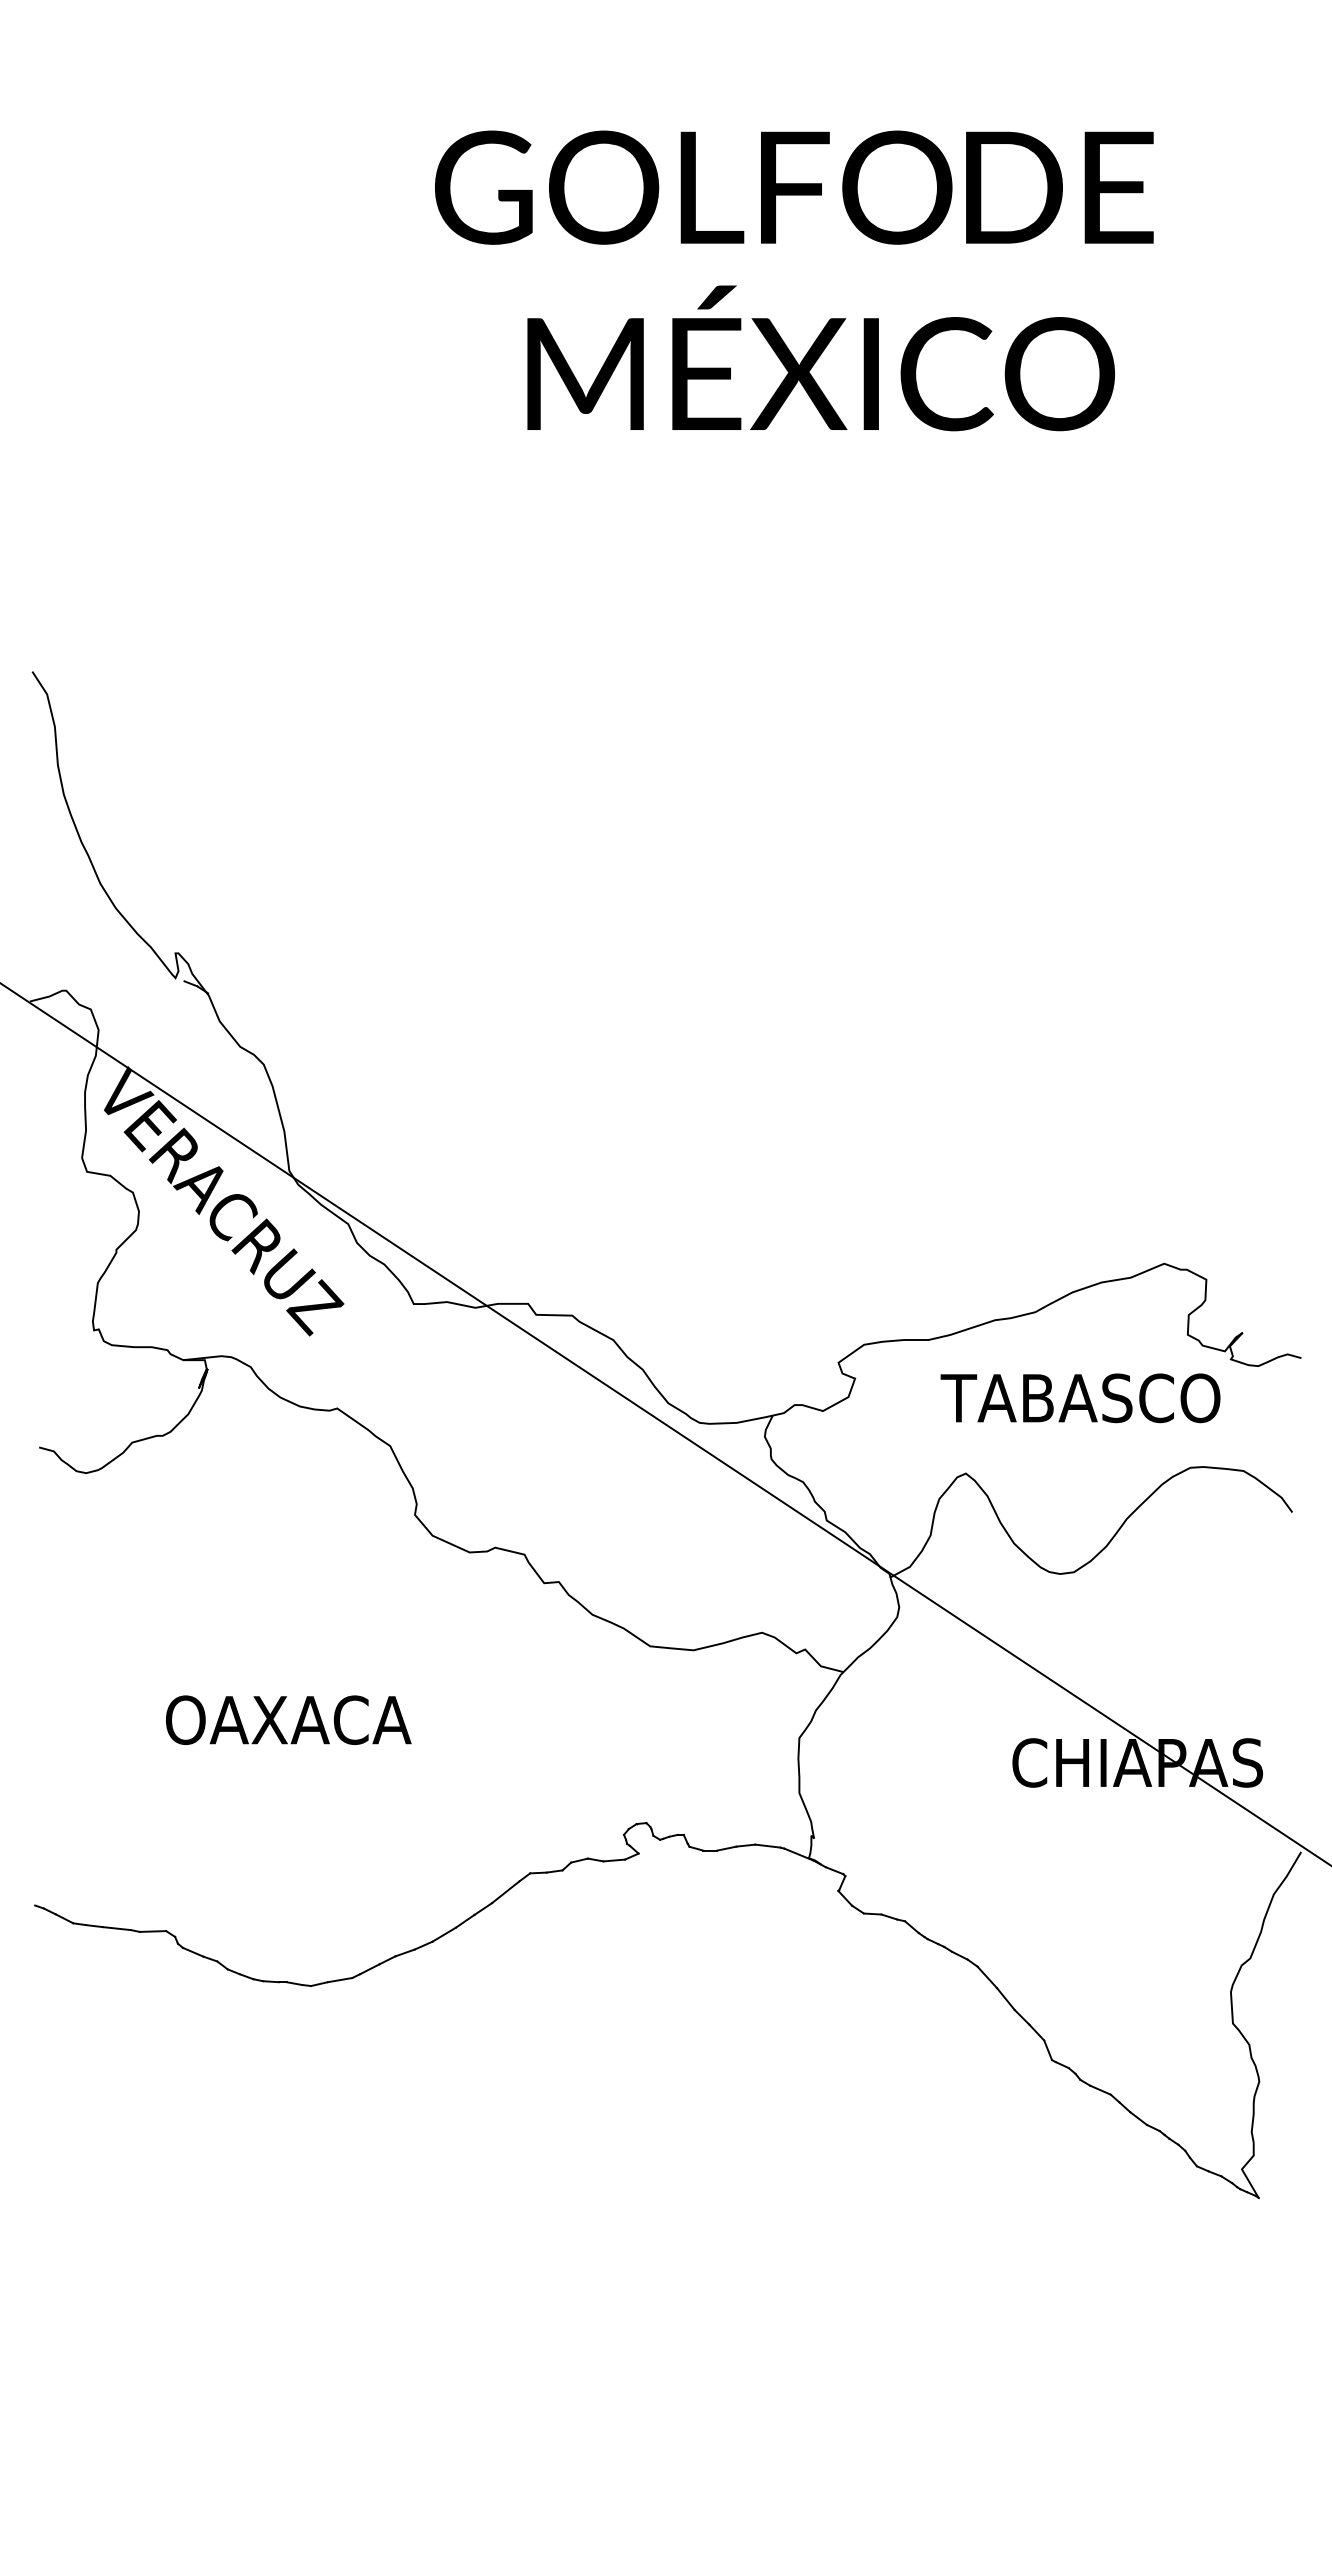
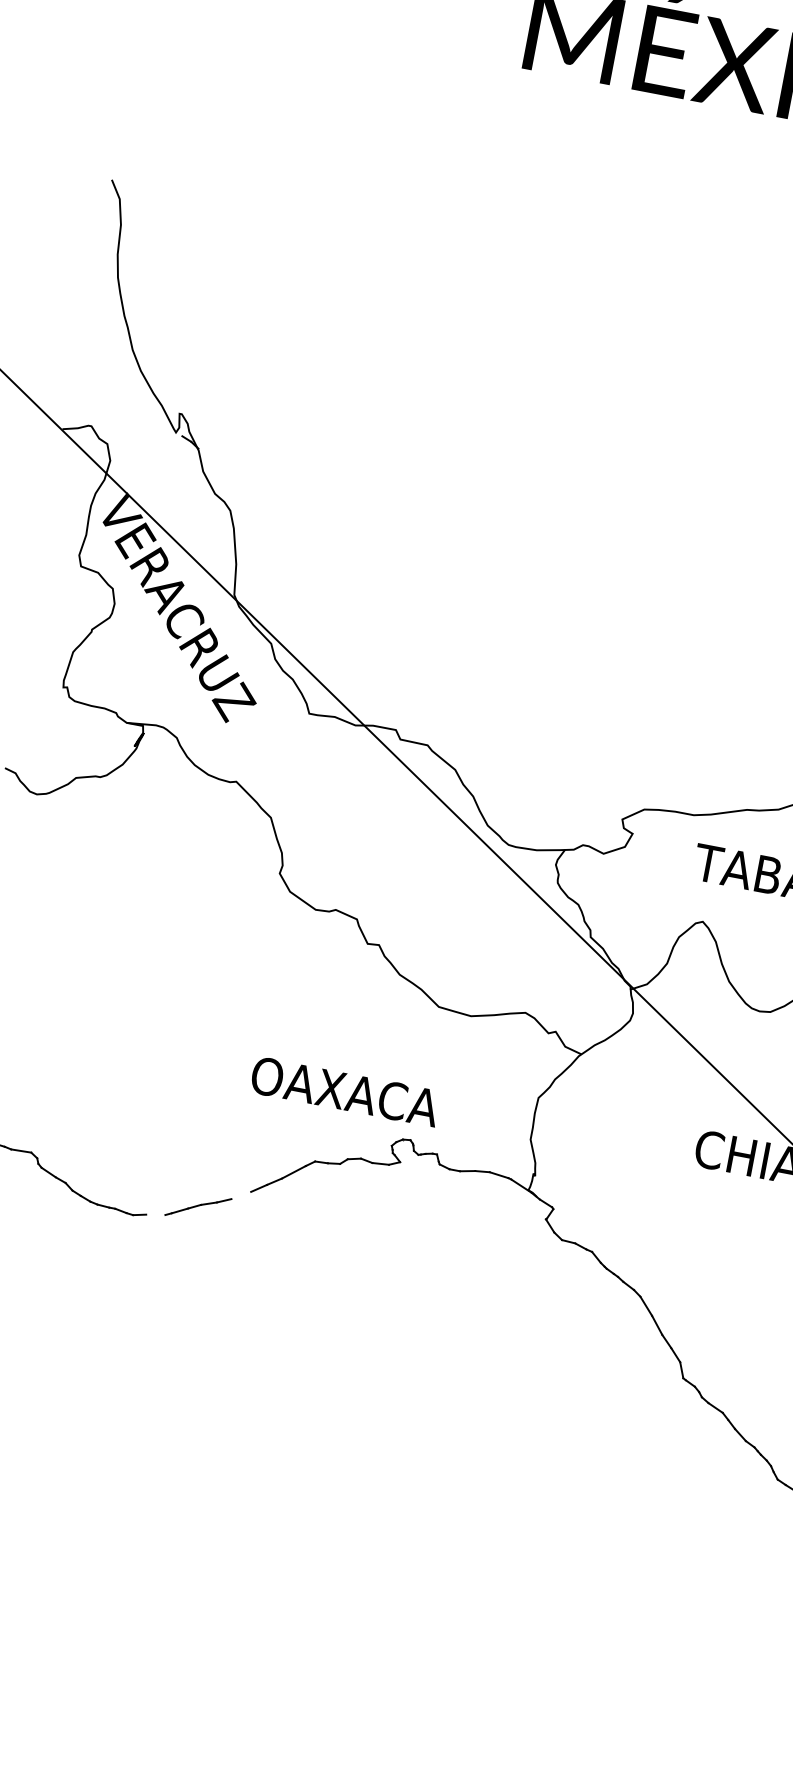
text: (288, 1719) -> (345, 1091), moved
line: (443, 1934) -> (240, 1195), removed
line: (339, 1980) -> (155, 1215), removed

